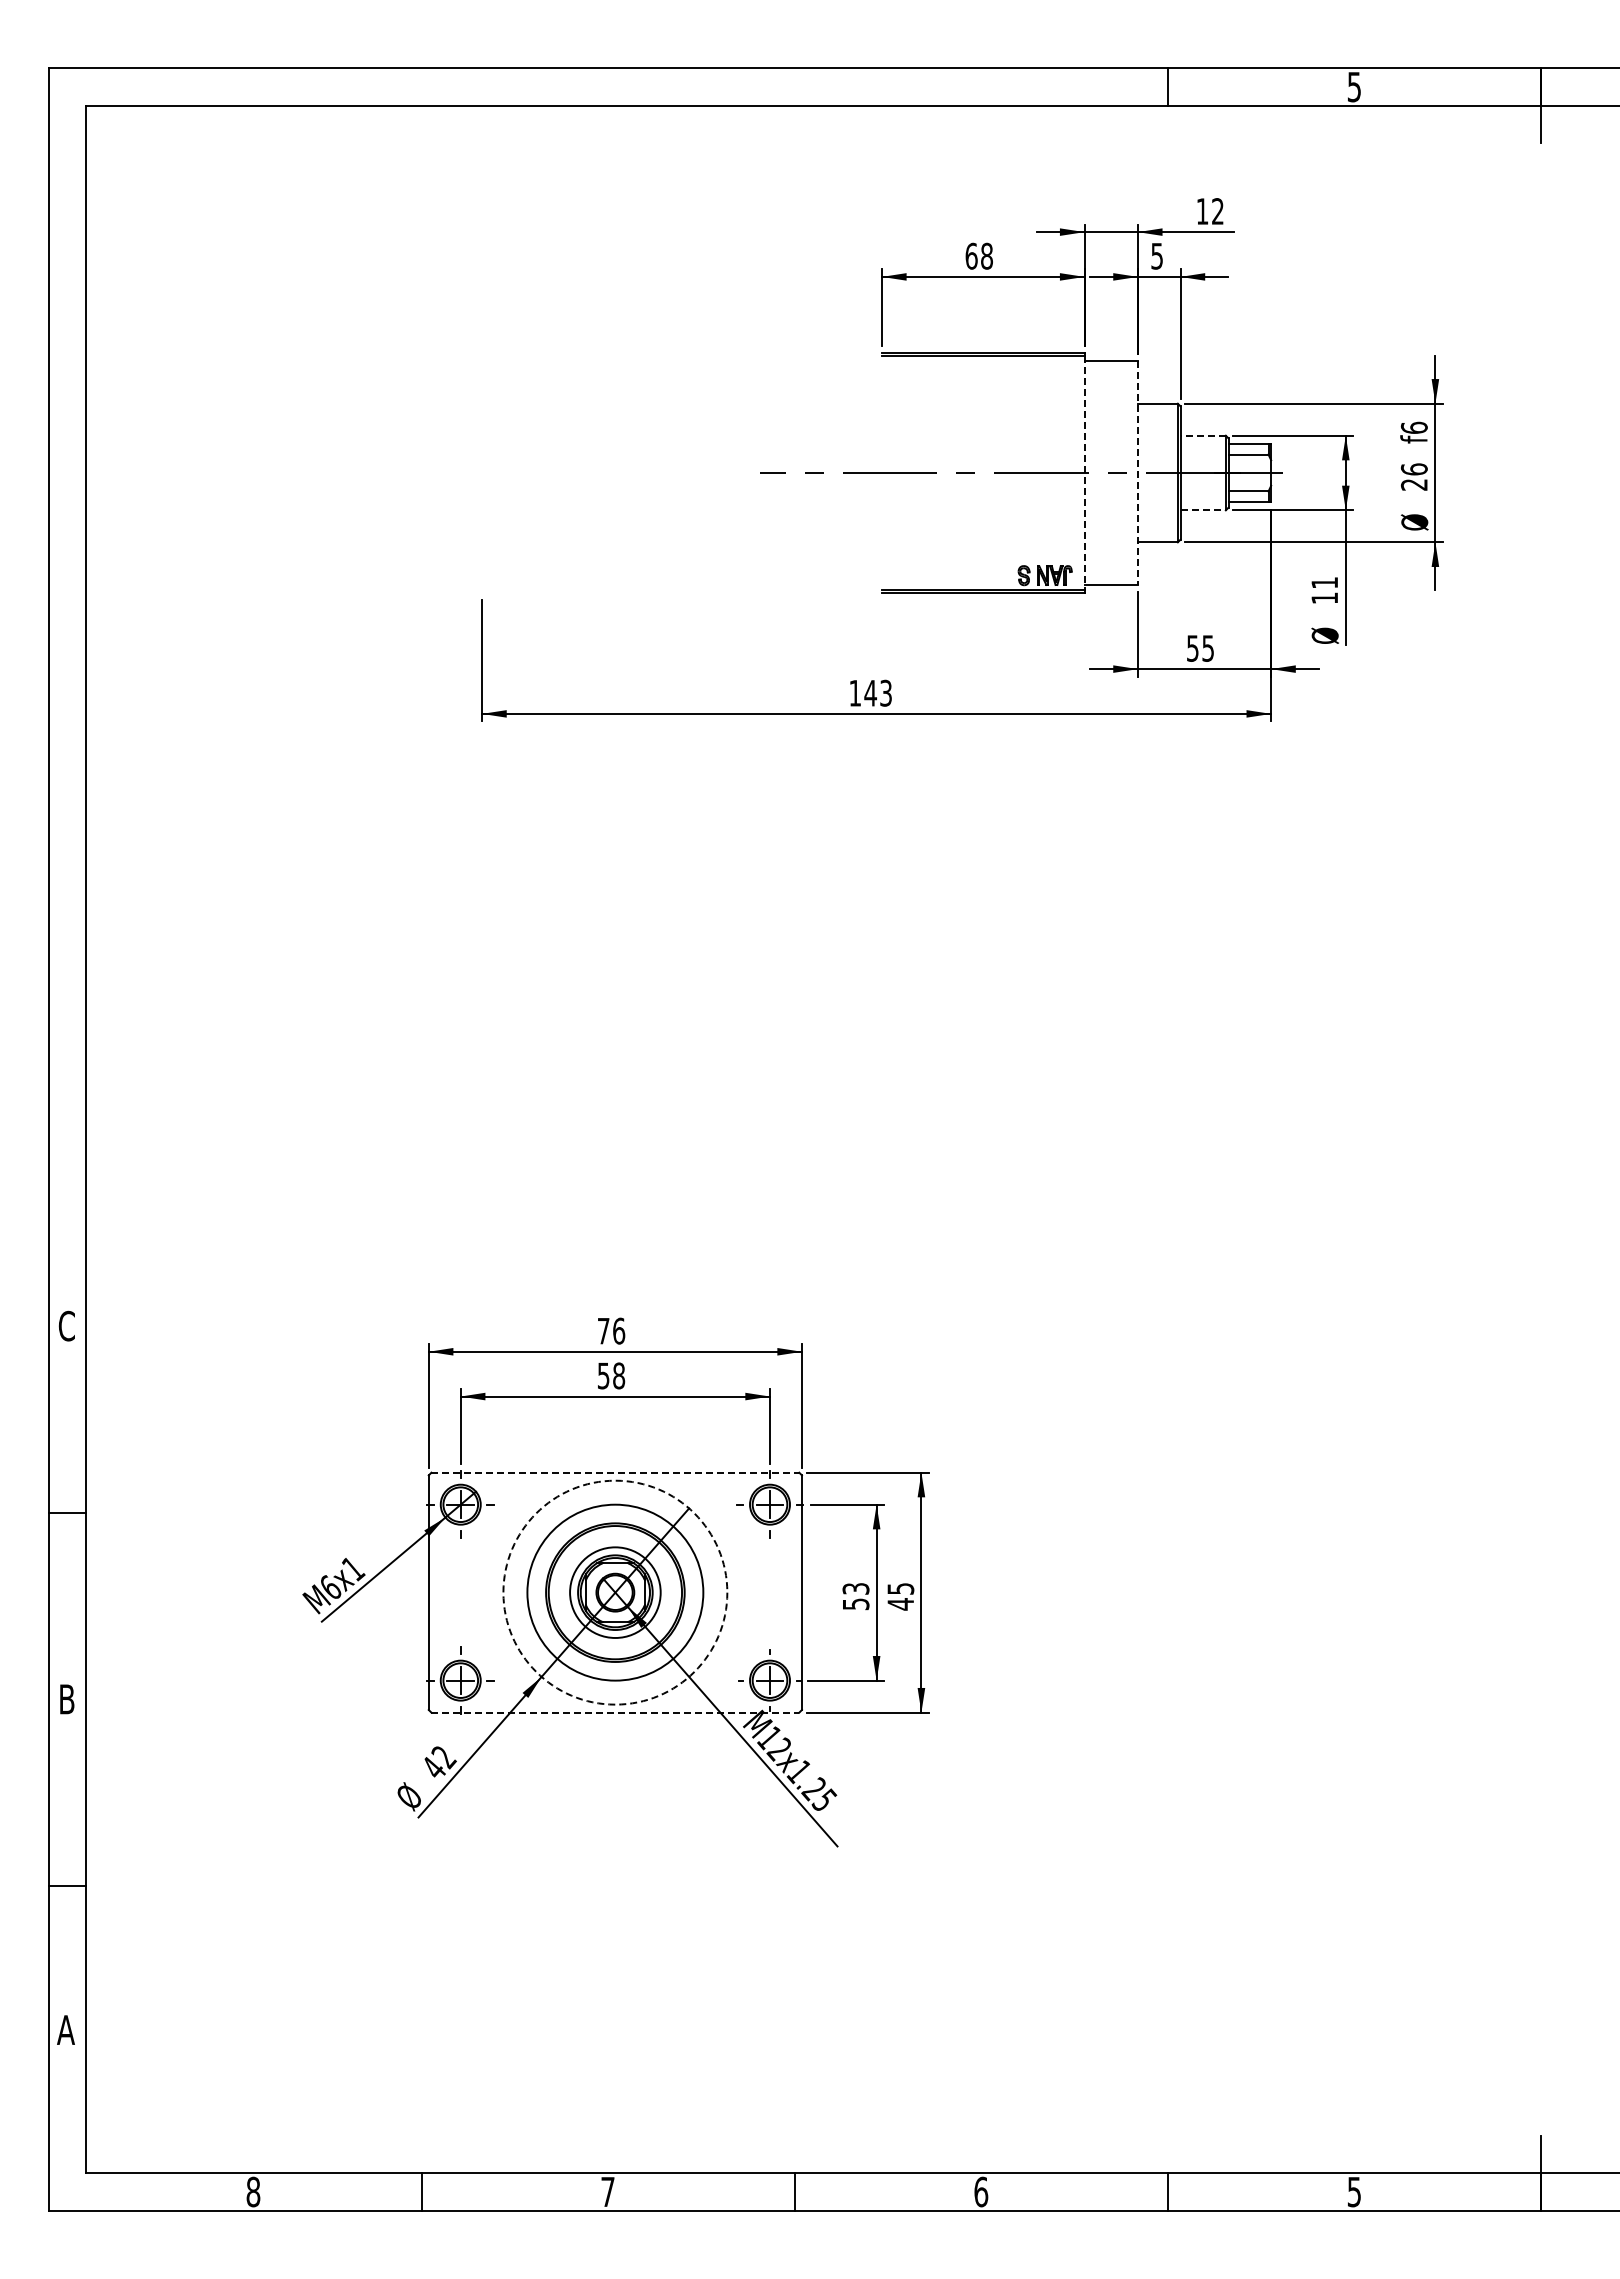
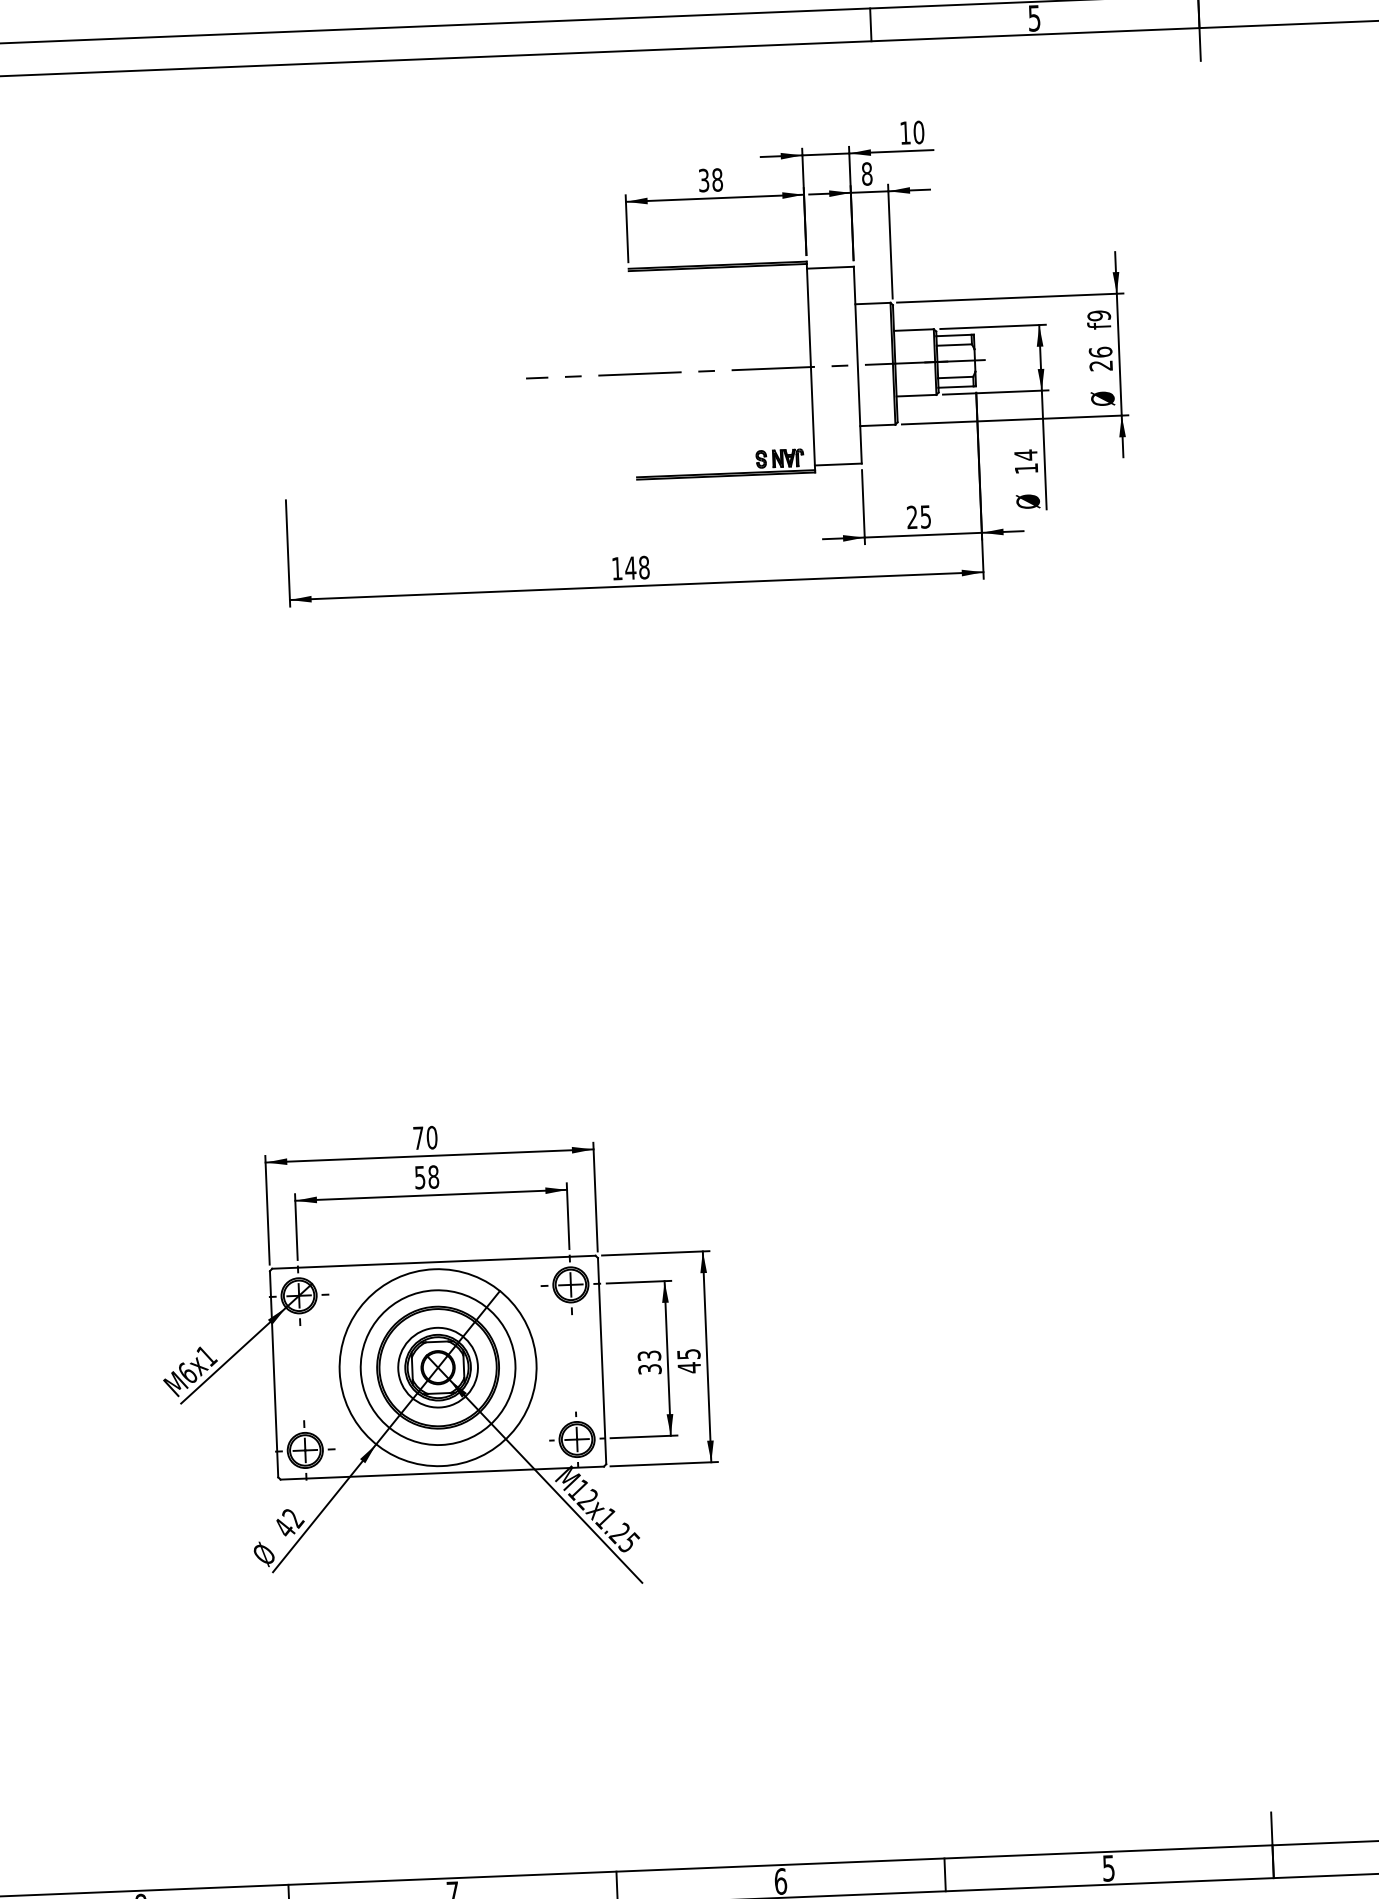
text: (1217, 211) -> (918, 132), 12 -> 10
text: (971, 255) -> (703, 179), 68 -> 38
text: (1157, 255) -> (867, 173), 5 -> 8
text: (1413, 427) -> (1098, 315), f6 -> f9
line: (1203, 435) -> (914, 329), dashed -> solid
line: (1084, 473) -> (810, 367), dashed -> solid
line: (1137, 473) -> (857, 365), dashed -> solid
line: (1203, 510) -> (916, 395), dashed -> solid
text: (1324, 582) -> (1025, 454), 11 -> 14
text: (1192, 648) -> (912, 517), 55 -> 25
text: (886, 692) -> (644, 566), 143 -> 148
text: (619, 1330) -> (432, 1137), 76 -> 70
line: (615, 1472) -> (433, 1262), dashed -> solid
circle: (615, 1592) -> (438, 1367), dashed -> solid
text: (855, 1603) -> (649, 1368), 53 -> 33
line: (615, 1712) -> (442, 1472), dashed -> solid

